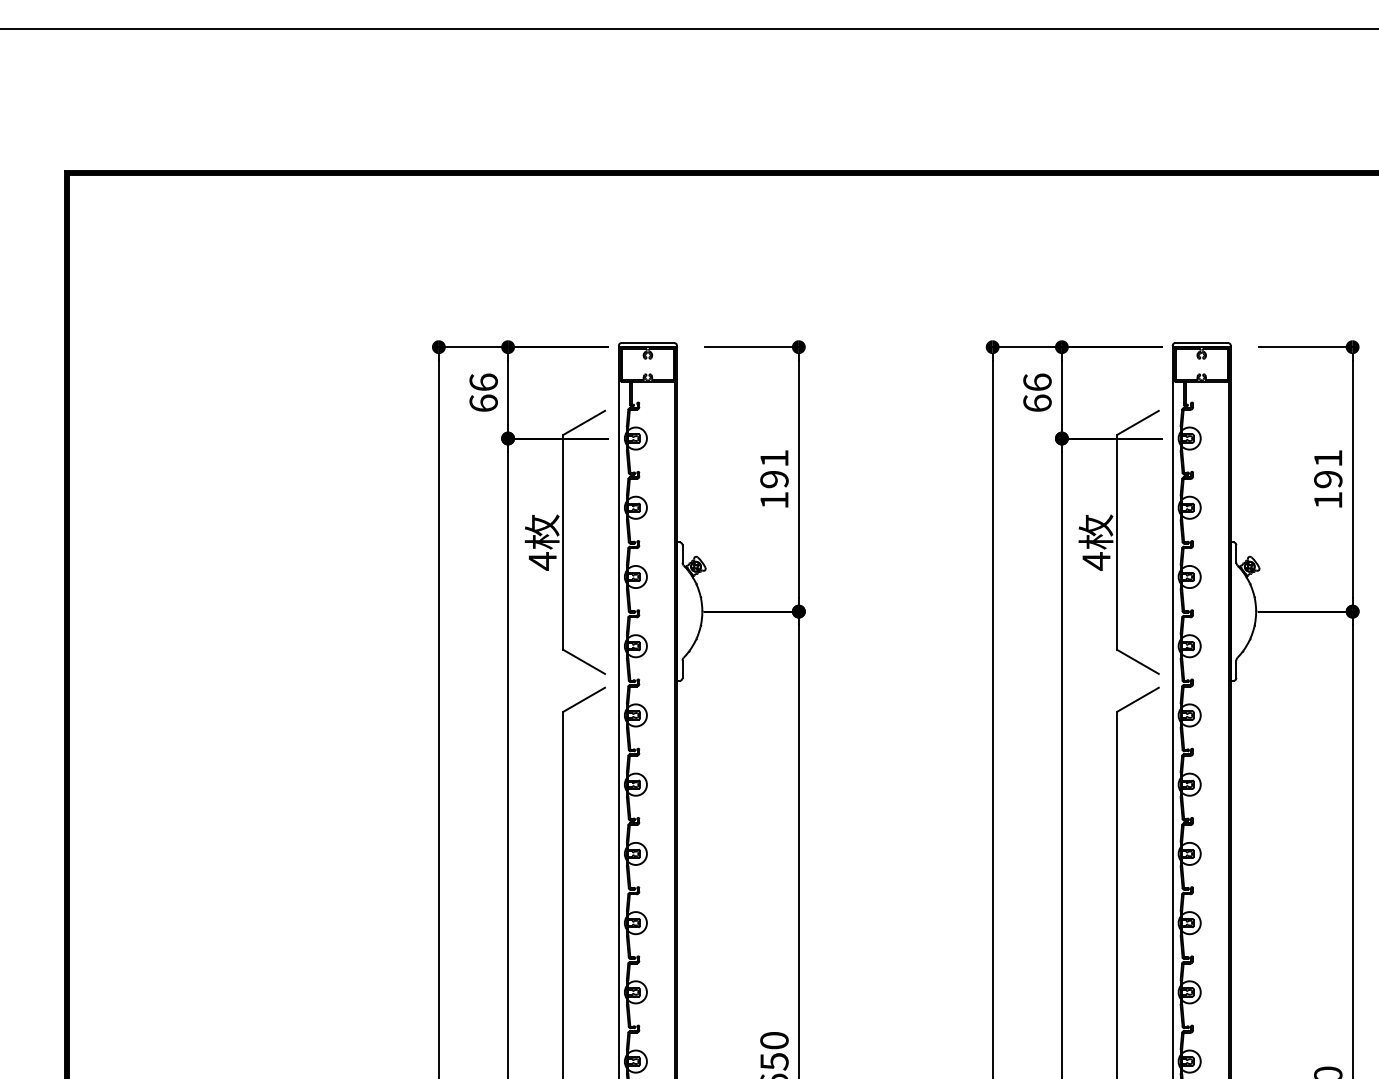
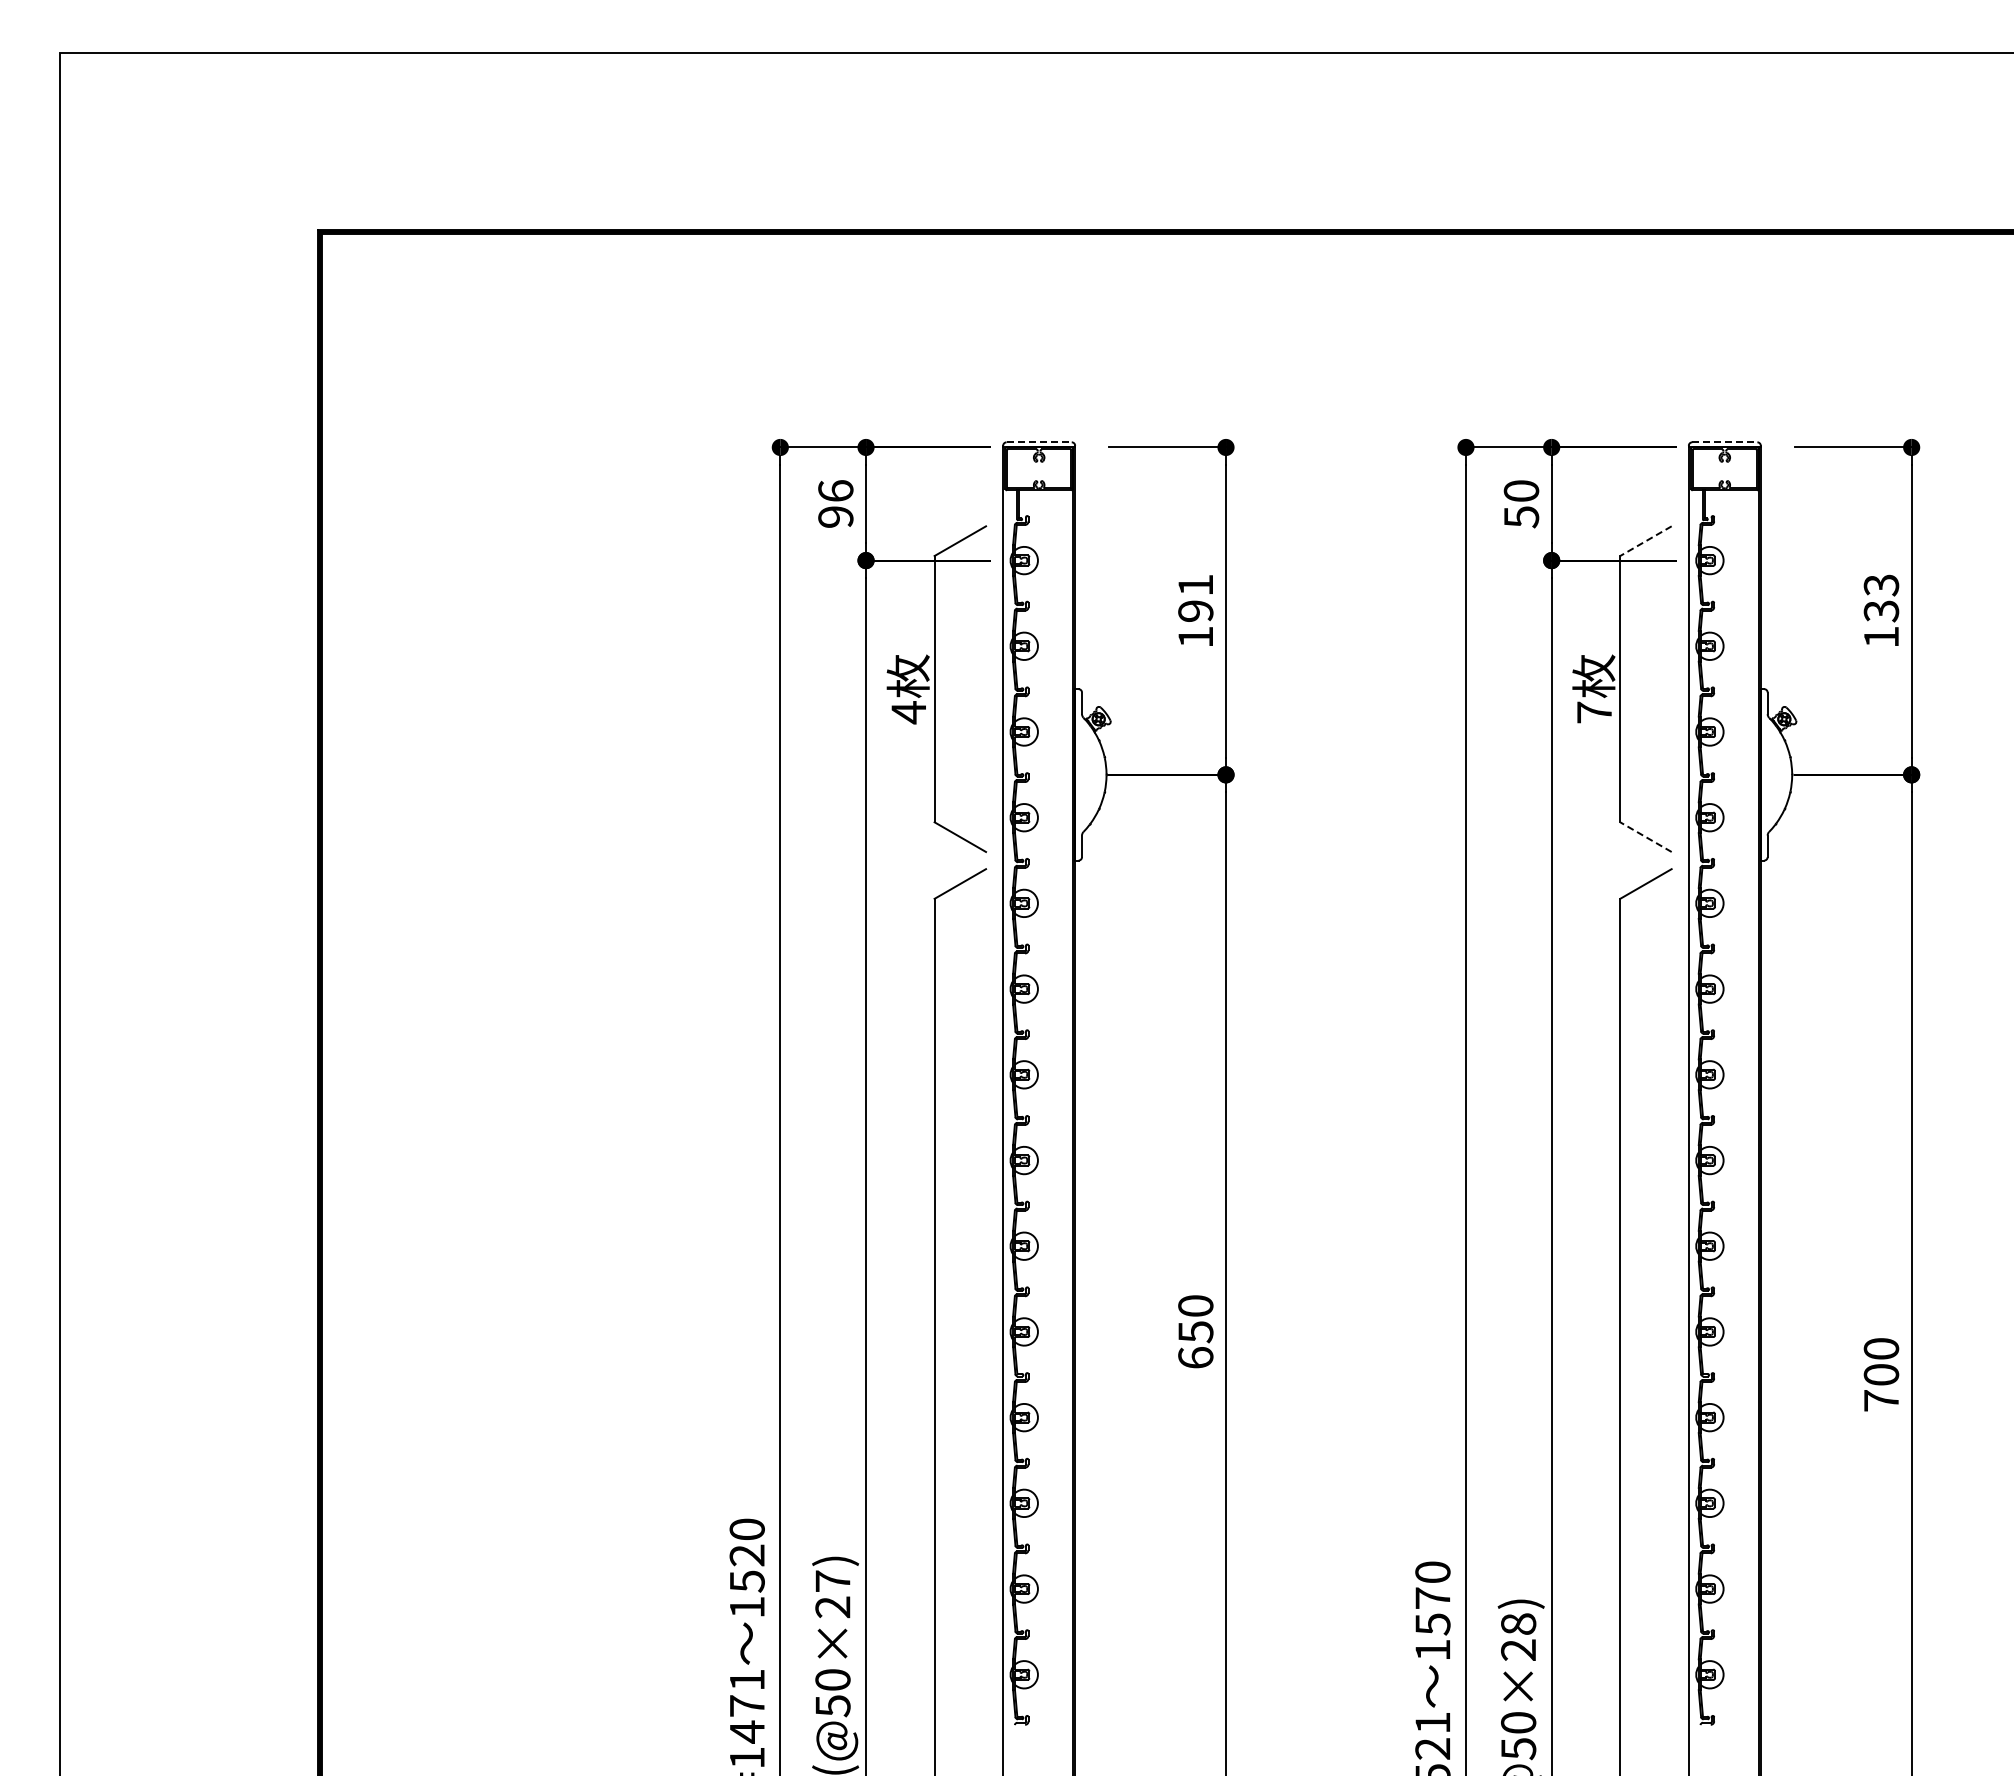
line: (648, 343) -> (1039, 442), solid -> dashed
line: (1201, 343) -> (1724, 442), solid -> dashed
text: (1037, 393) -> (1521, 504), 66 -> 50
text: (483, 402) -> (835, 516), 66 -> 96
line: (1137, 423) -> (1645, 541), solid -> dashed
text: (1328, 469) -> (1881, 598), 191 -> 133
text: (1096, 561) -> (1594, 712), 4 -> 7
line: (1137, 662) -> (1645, 837), solid -> dashed

